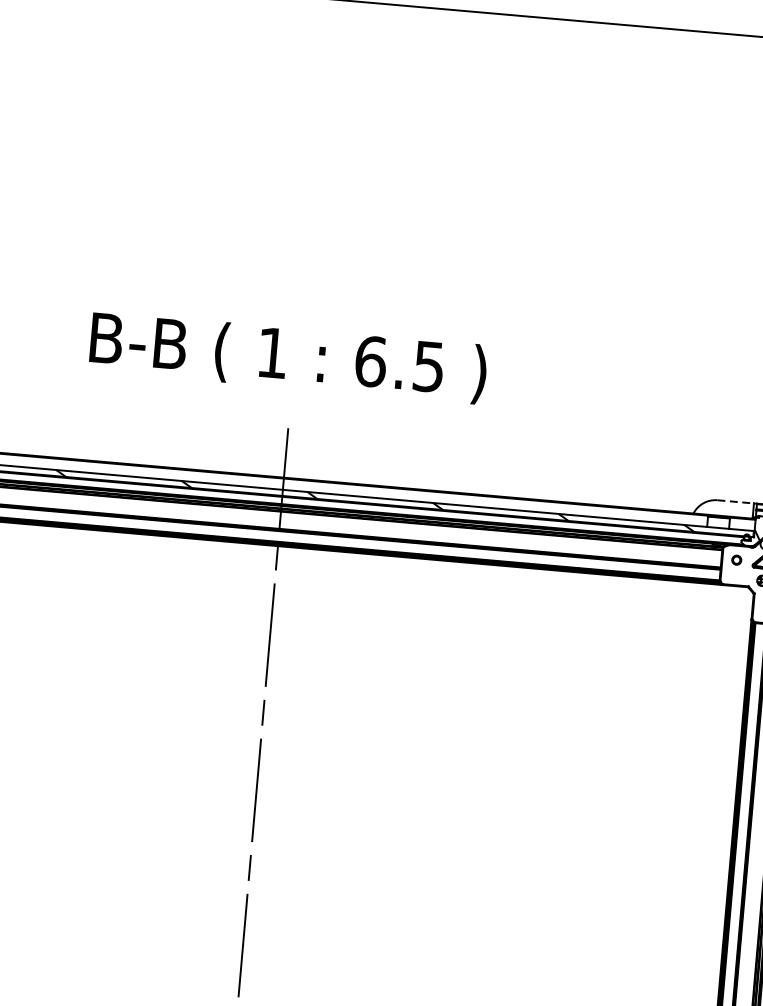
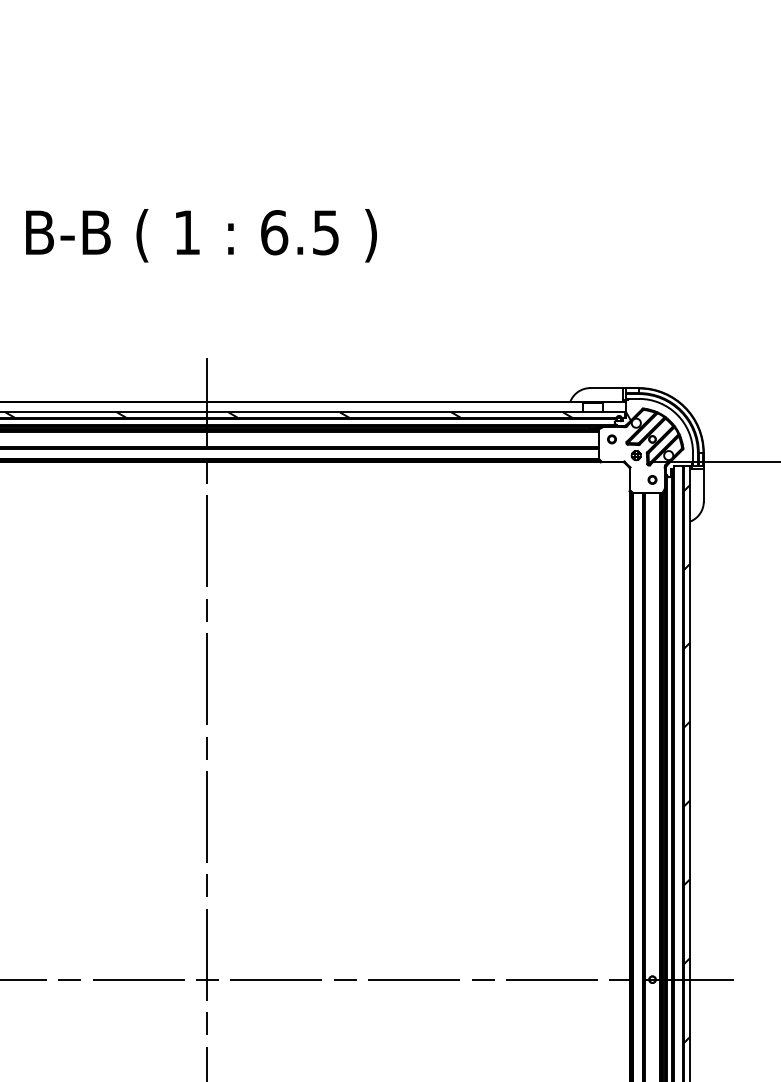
text: (288, 357) -> (201, 235), moved
line: (736, 502) -> (607, 388), dashed -> solid

